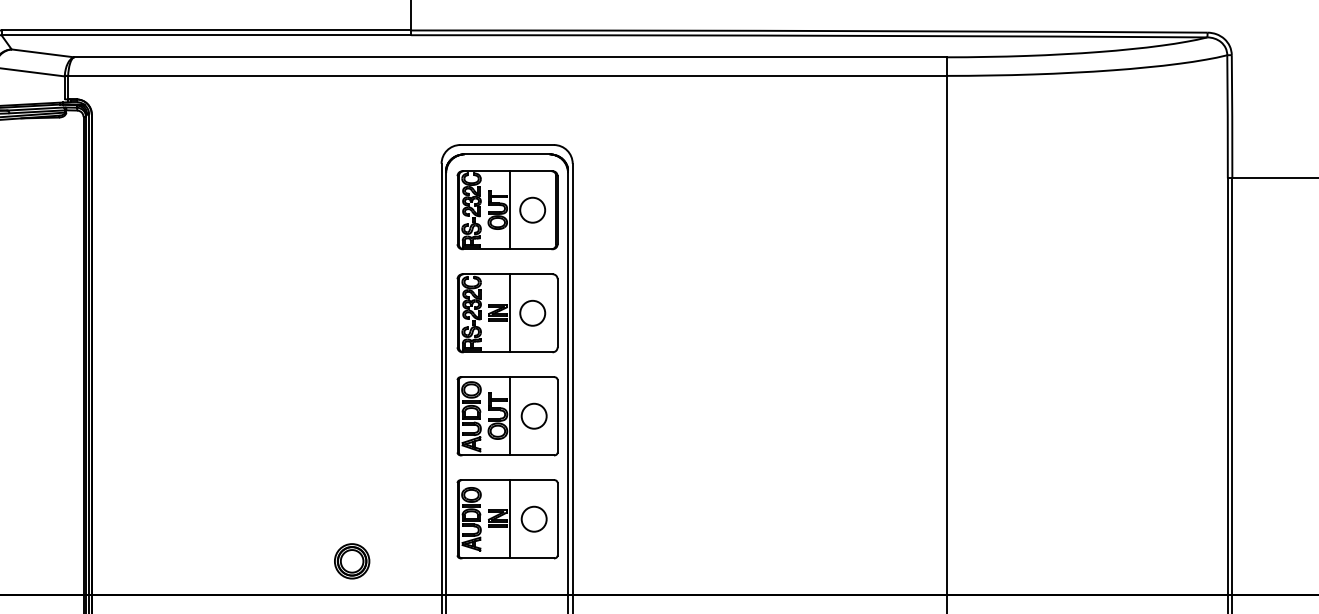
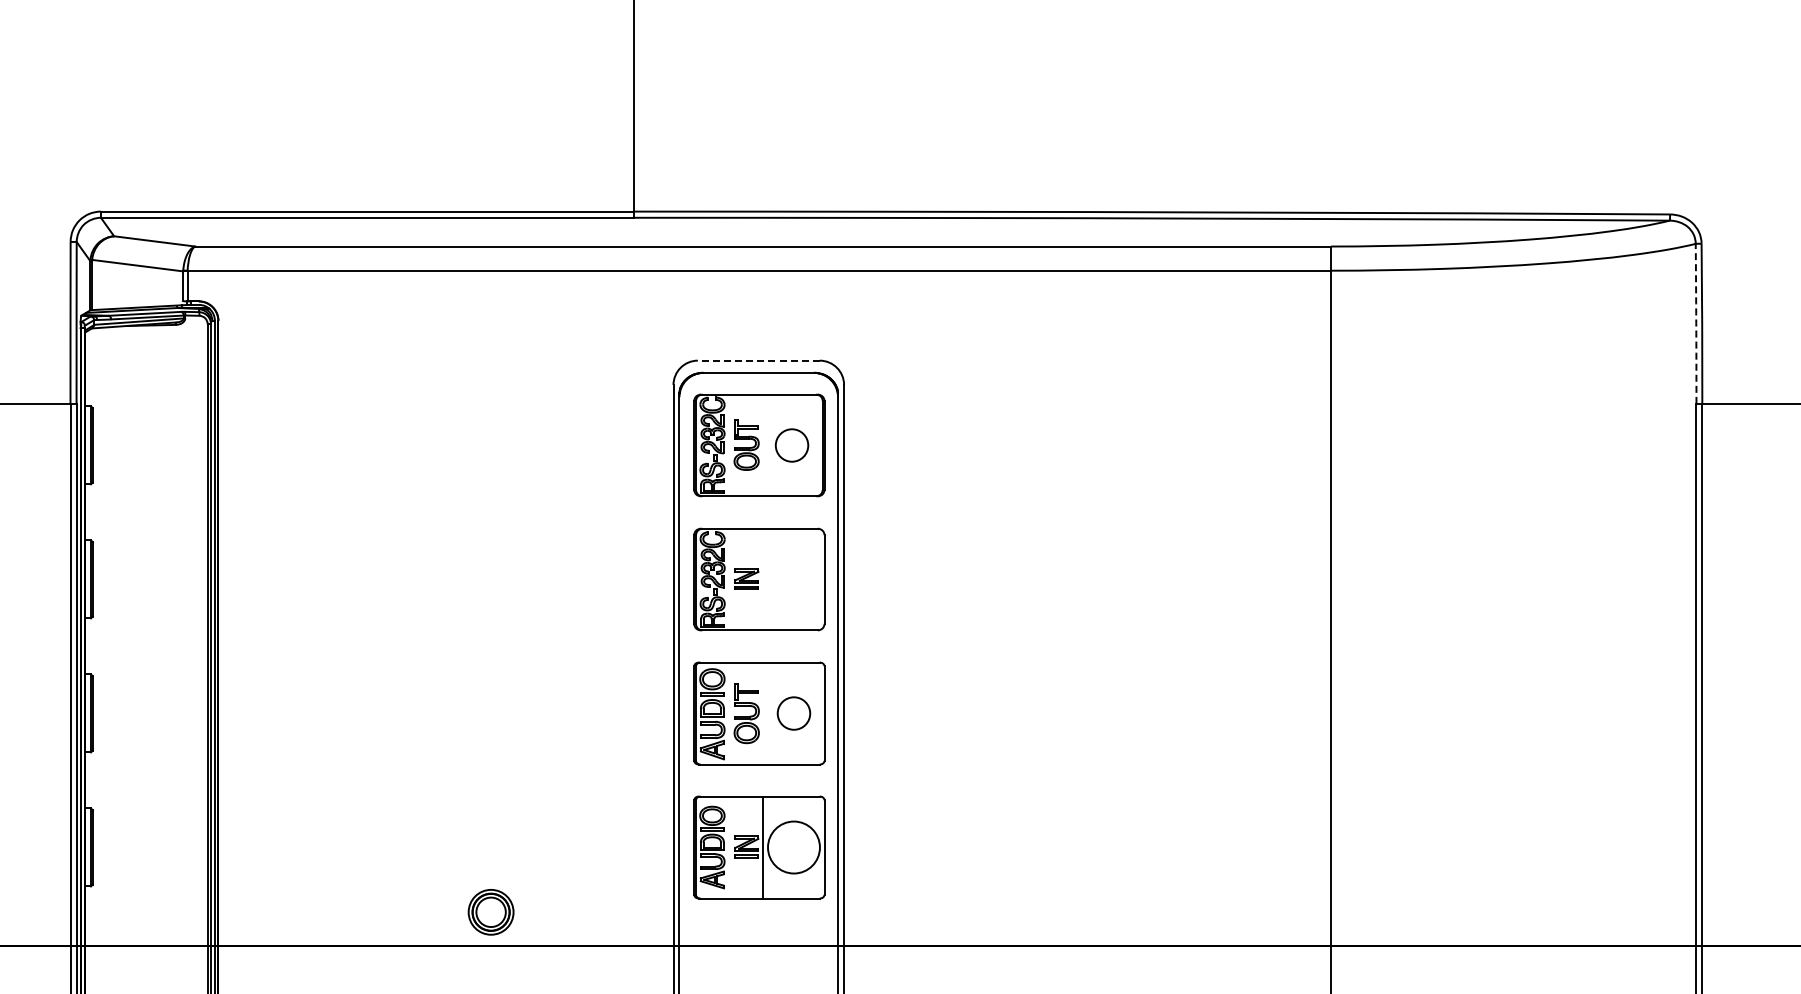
arc: (1227, 116) -> (1696, 323), solid -> dashed
line: (506, 144) -> (758, 360), solid -> dashed
line: (510, 210) -> (763, 445), removed
line: (510, 313) -> (763, 579), removed
circle: (533, 313) -> (792, 579), removed
line: (510, 416) -> (763, 713), removed
circle: (533, 519) -> (793, 847), size x1.6
part: (351, 561) -> (490, 912), moved

